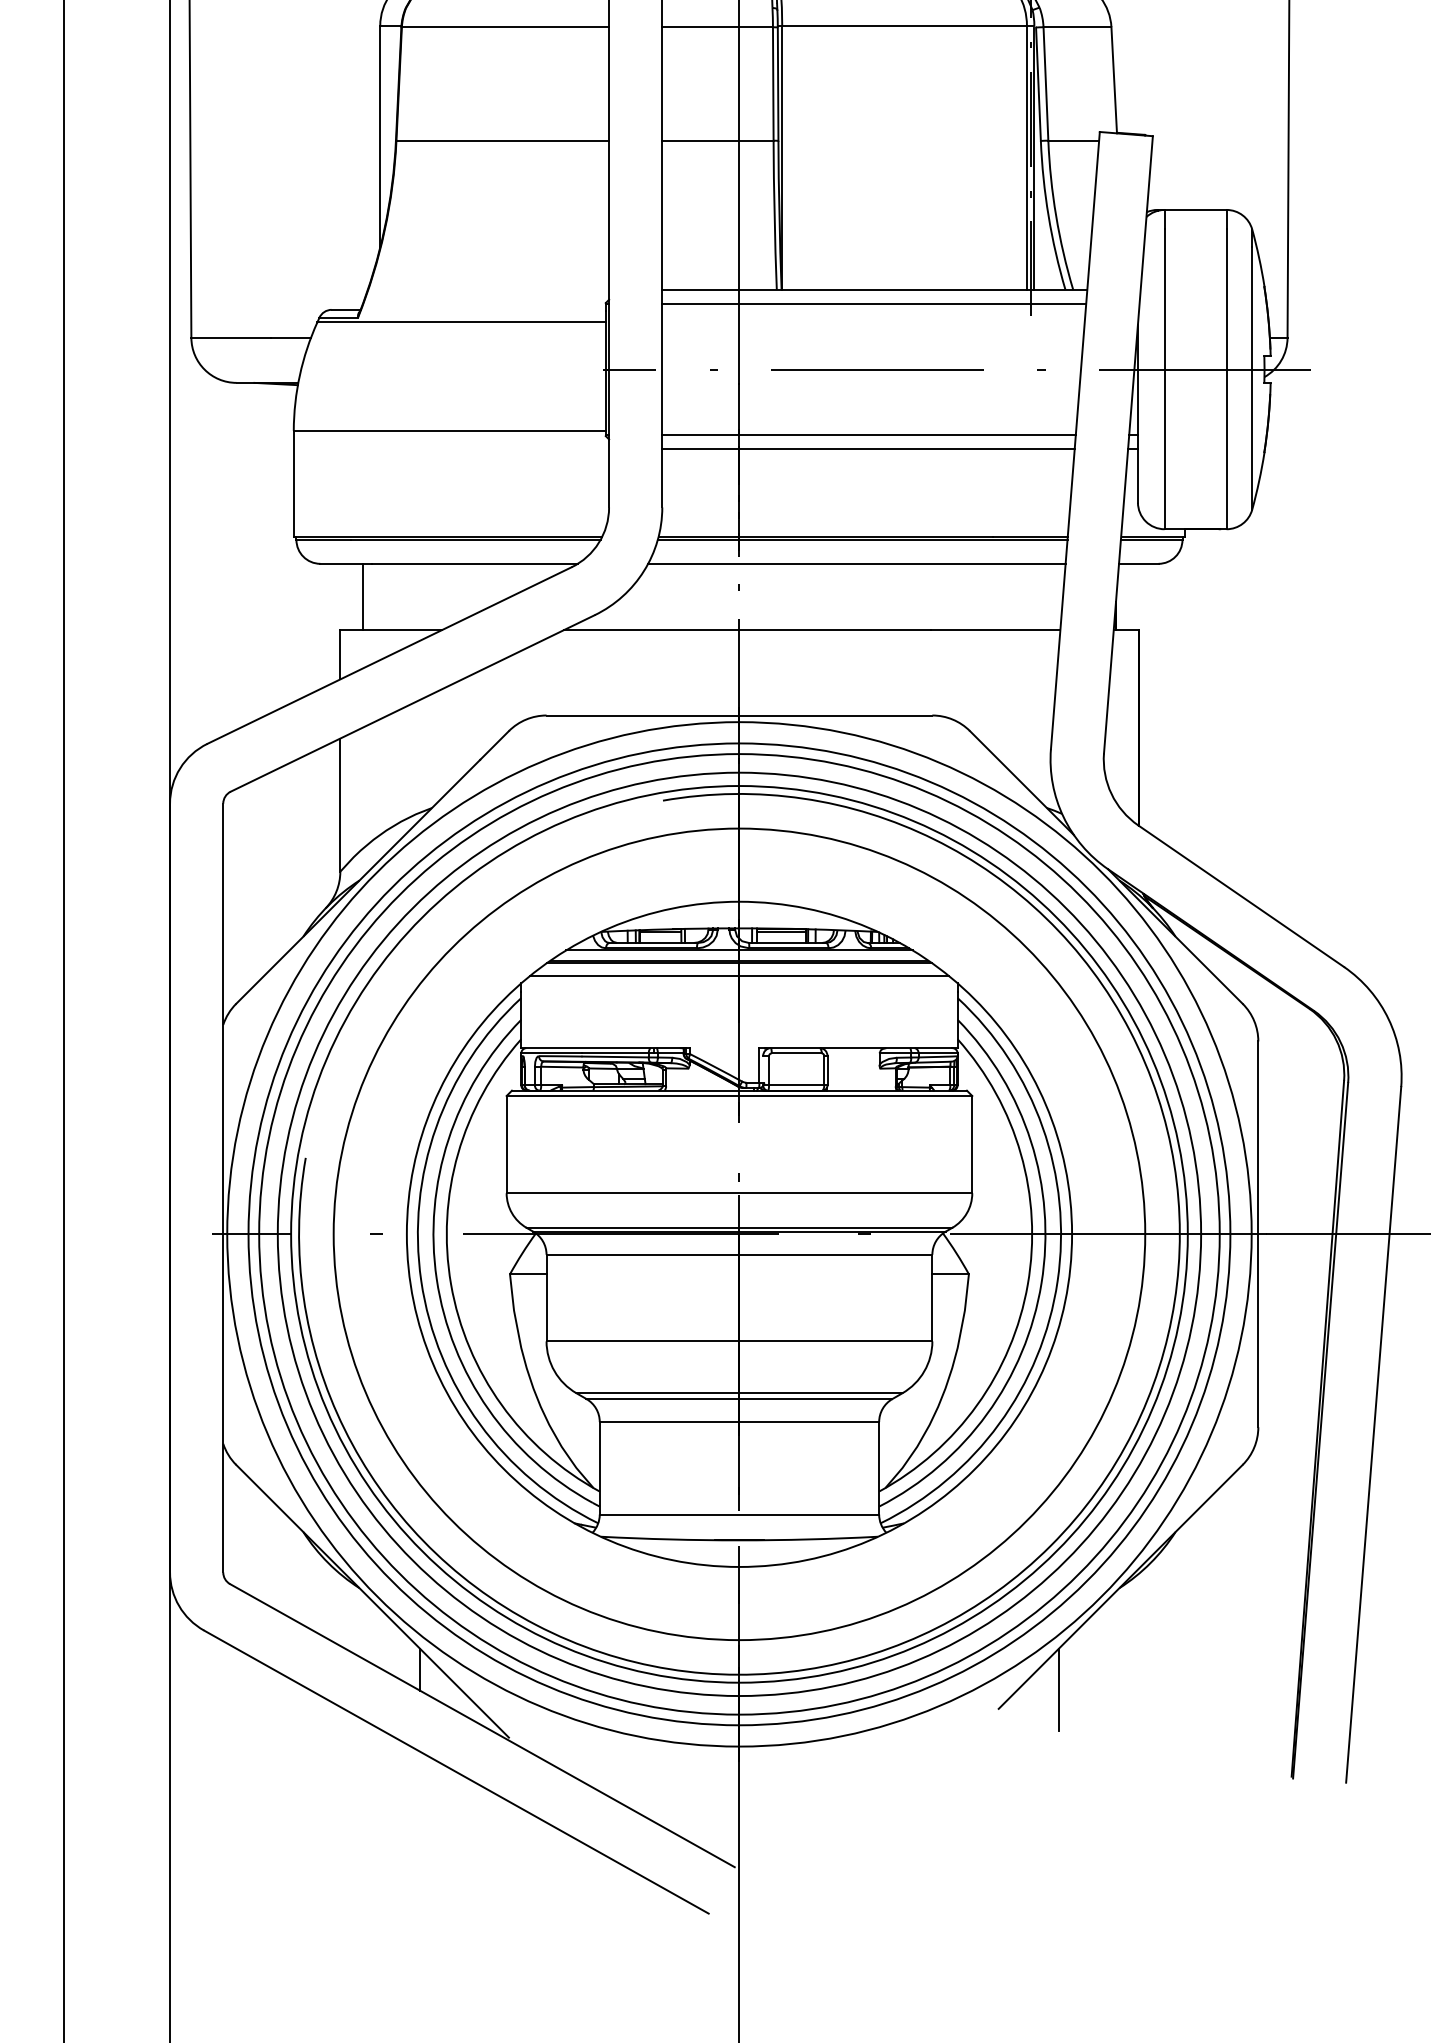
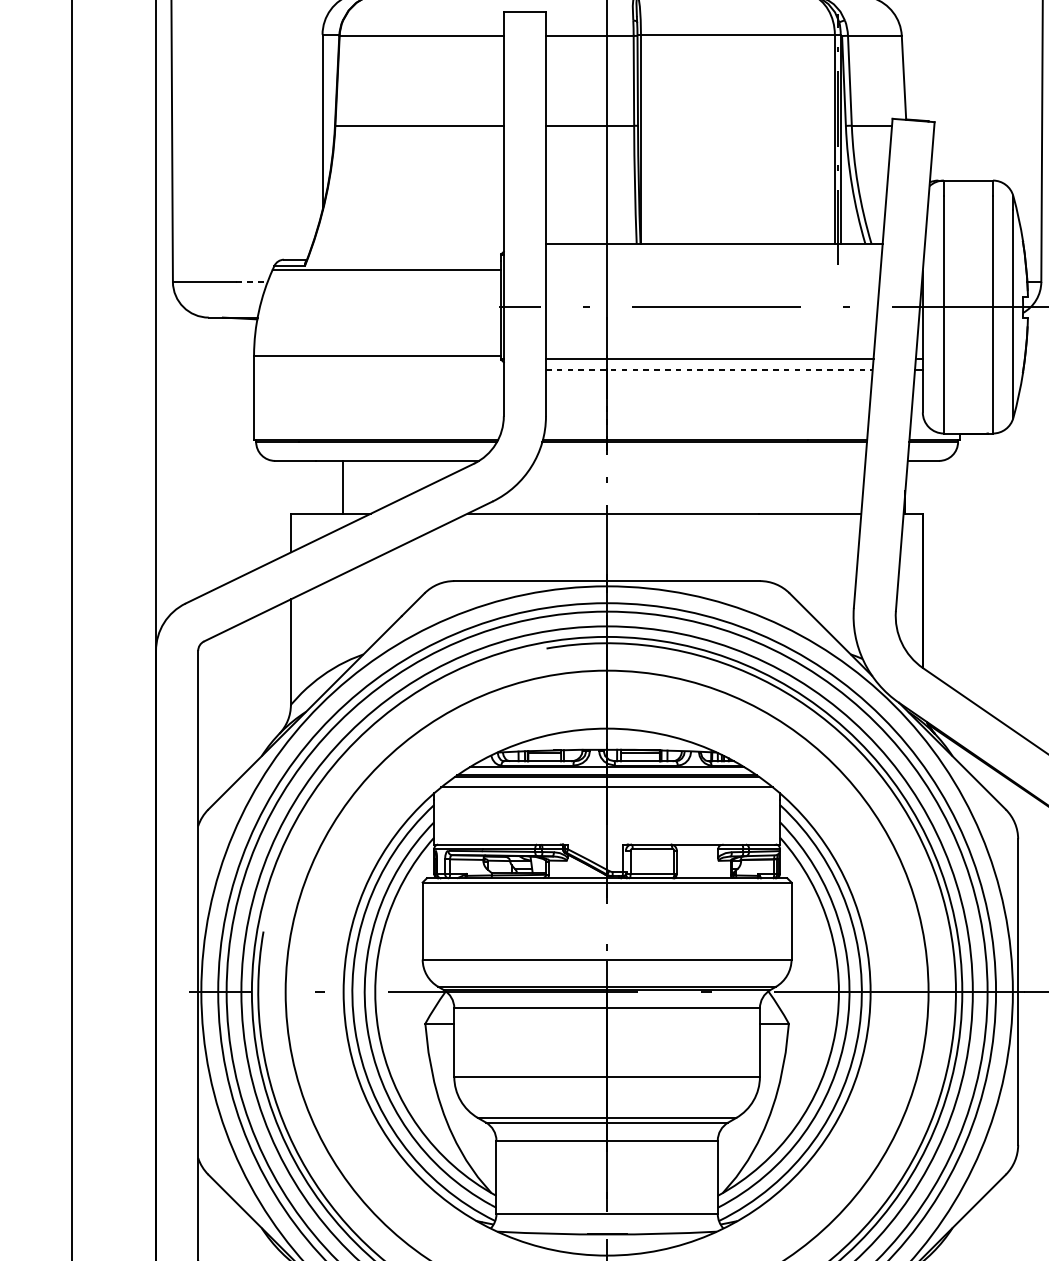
line: (874, 304) -> (714, 255), removed
line: (291, 337) -> (252, 281), solid -> dashed
line: (869, 449) -> (710, 370), solid -> dashed
line: (856, 563) -> (699, 460), removed
line: (362, 596) -> (342, 486), moved

